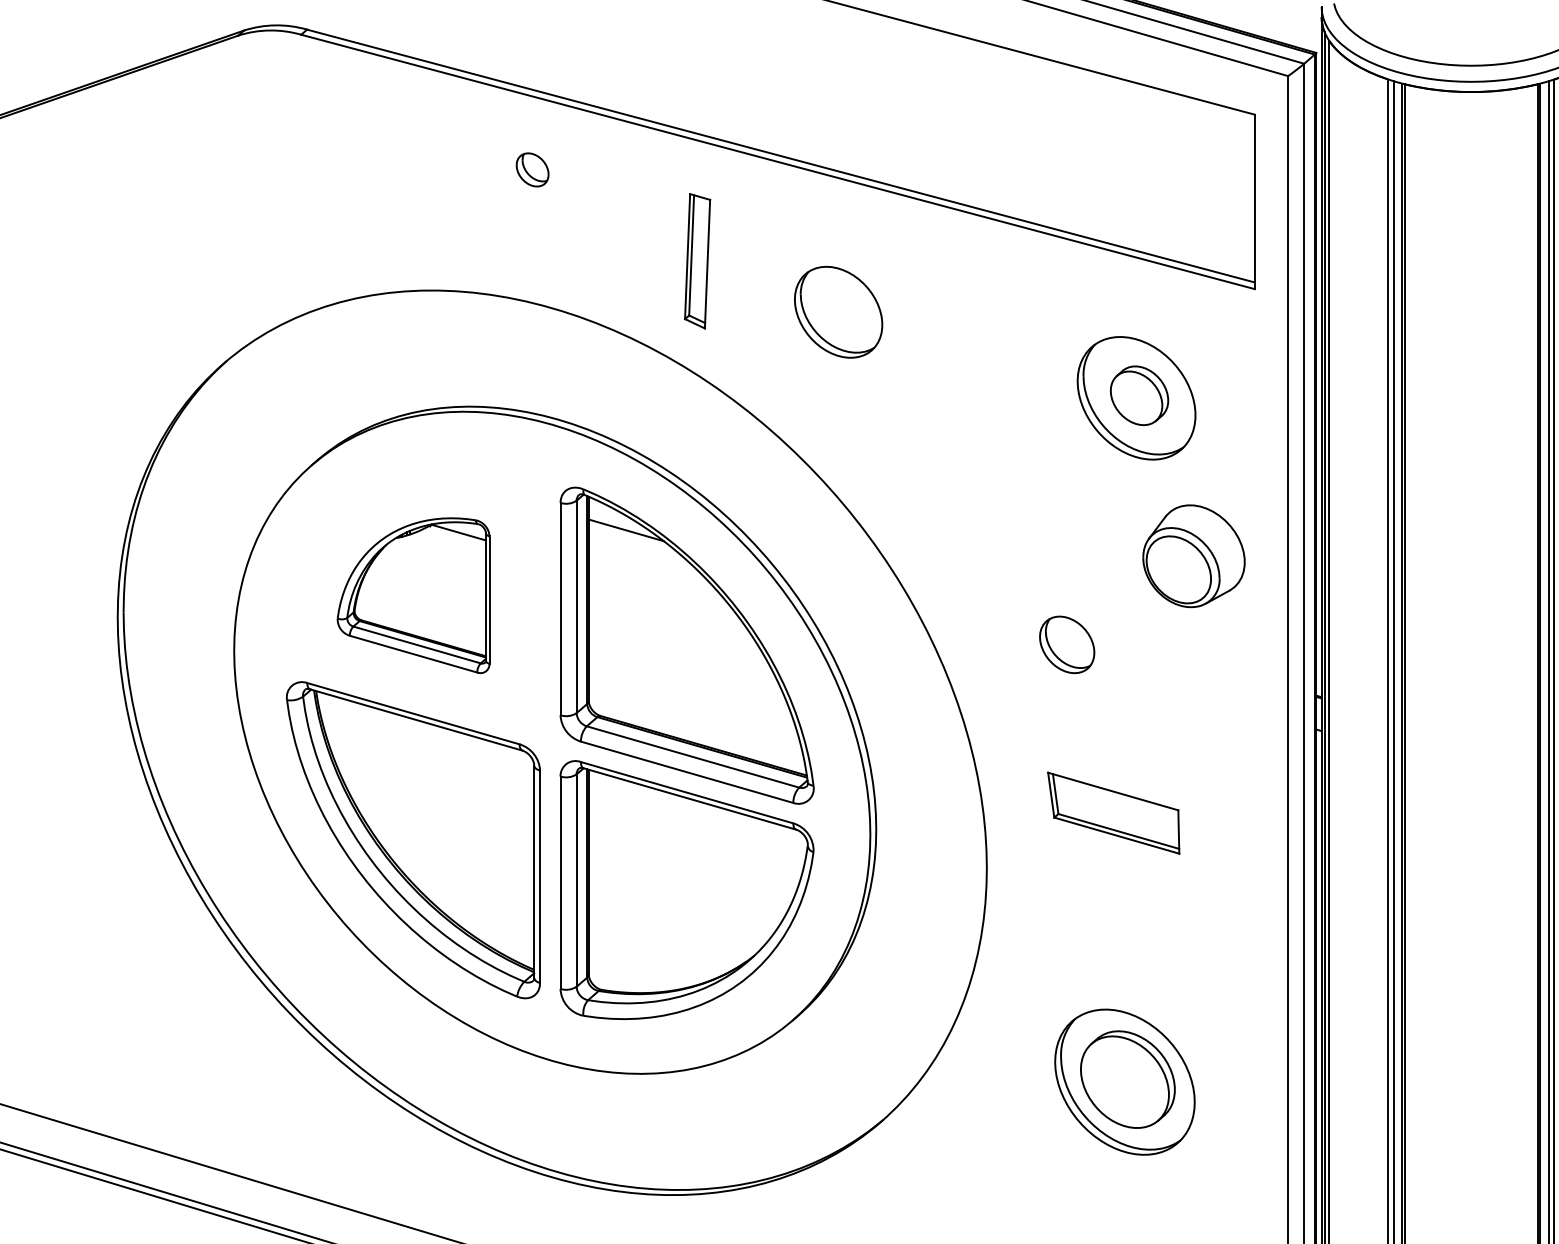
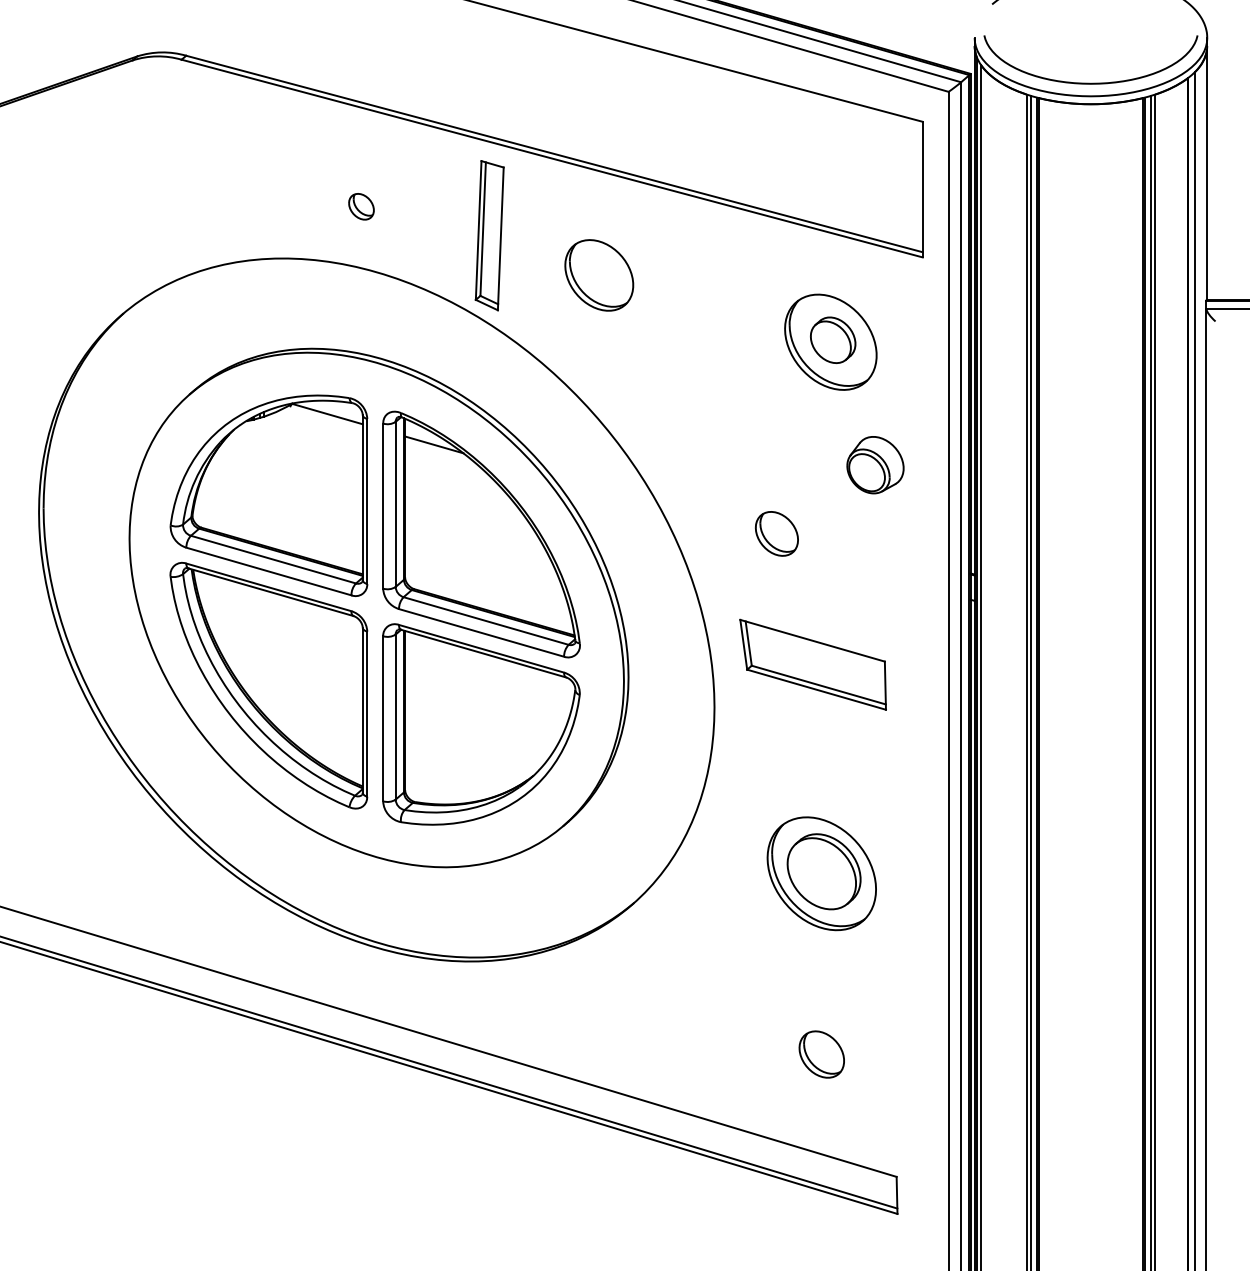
part: (532, 169) -> (361, 206), moved
part: (697, 260) -> (489, 235), size x1.43
part: (1194, 556) -> (875, 465), size x0.71
part: (412, 595) -> (268, 495), size x1.67
part: (1112, 812) -> (812, 664), size x1.43

